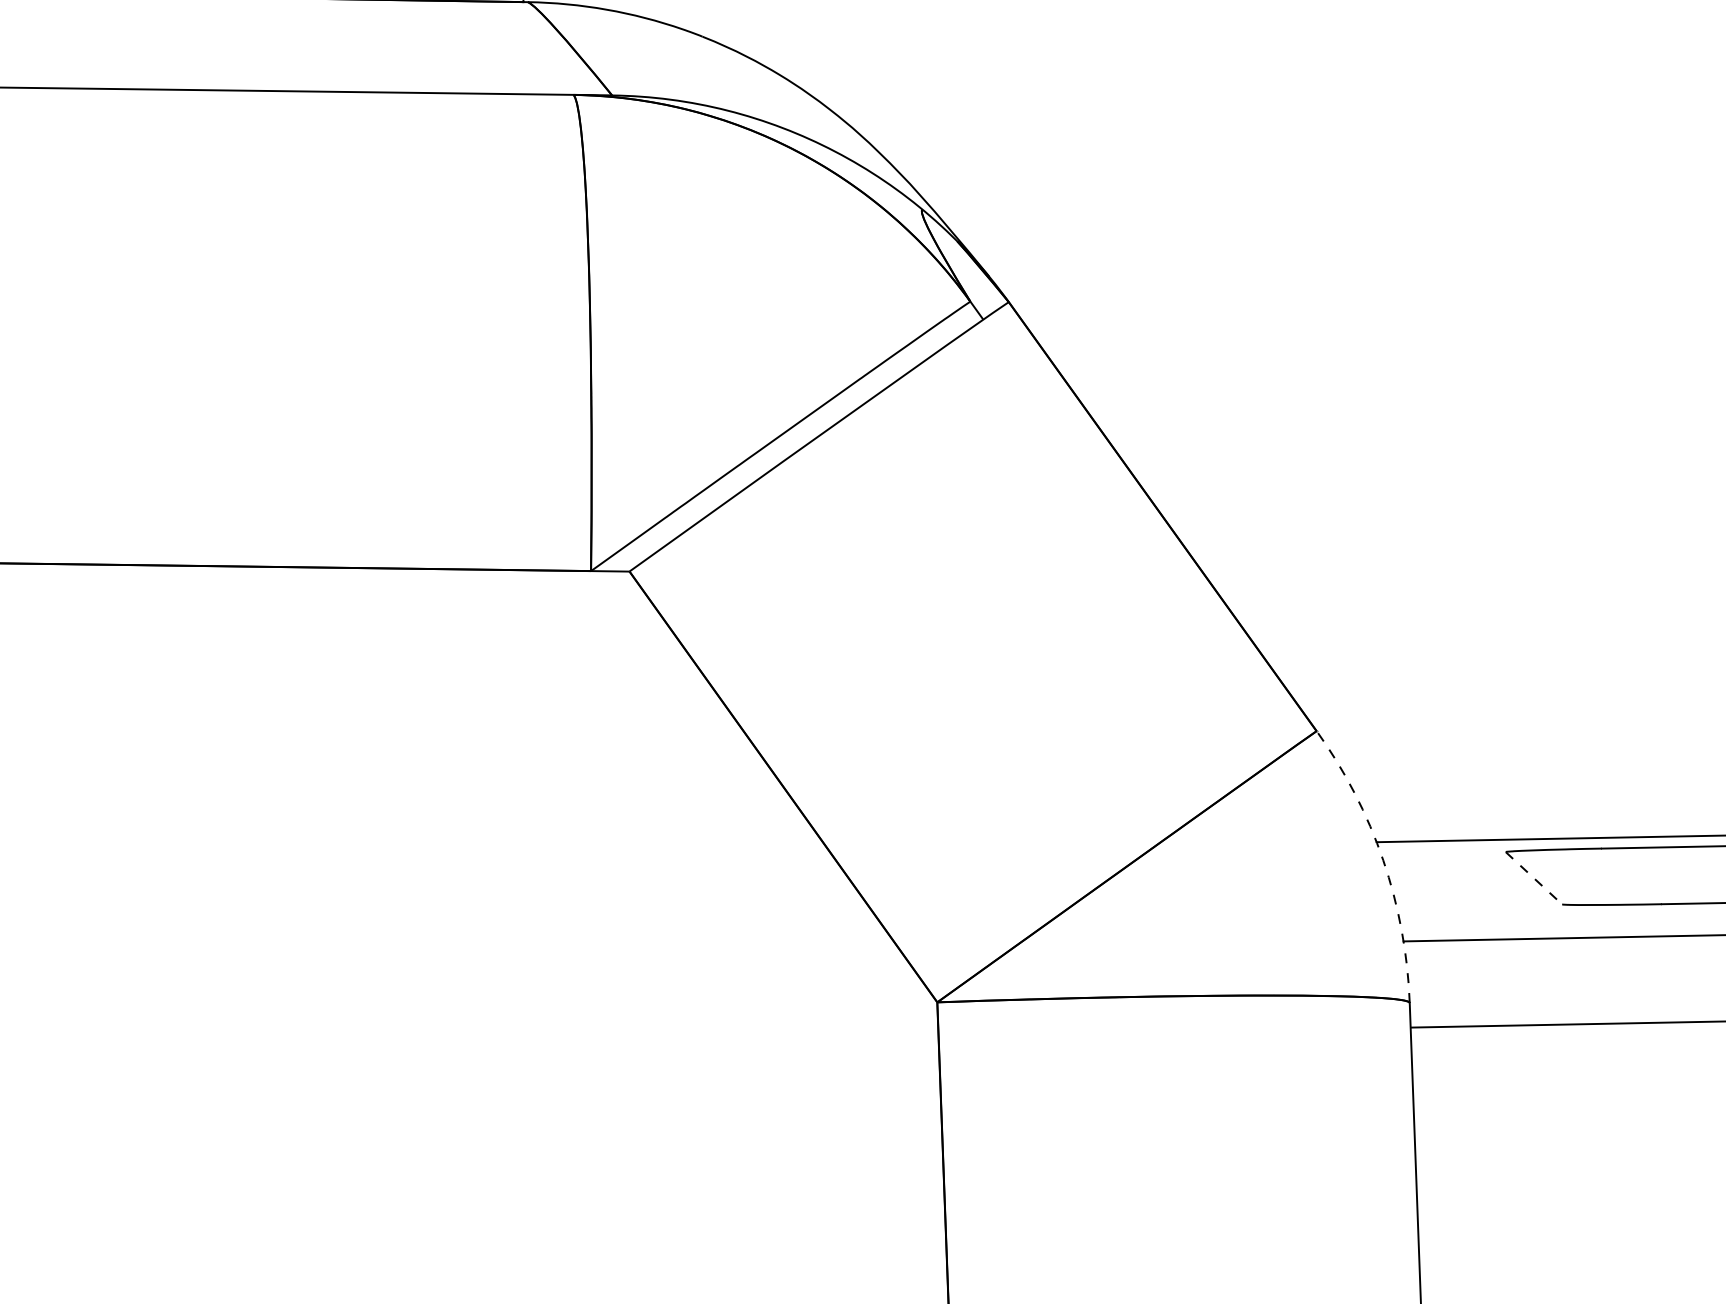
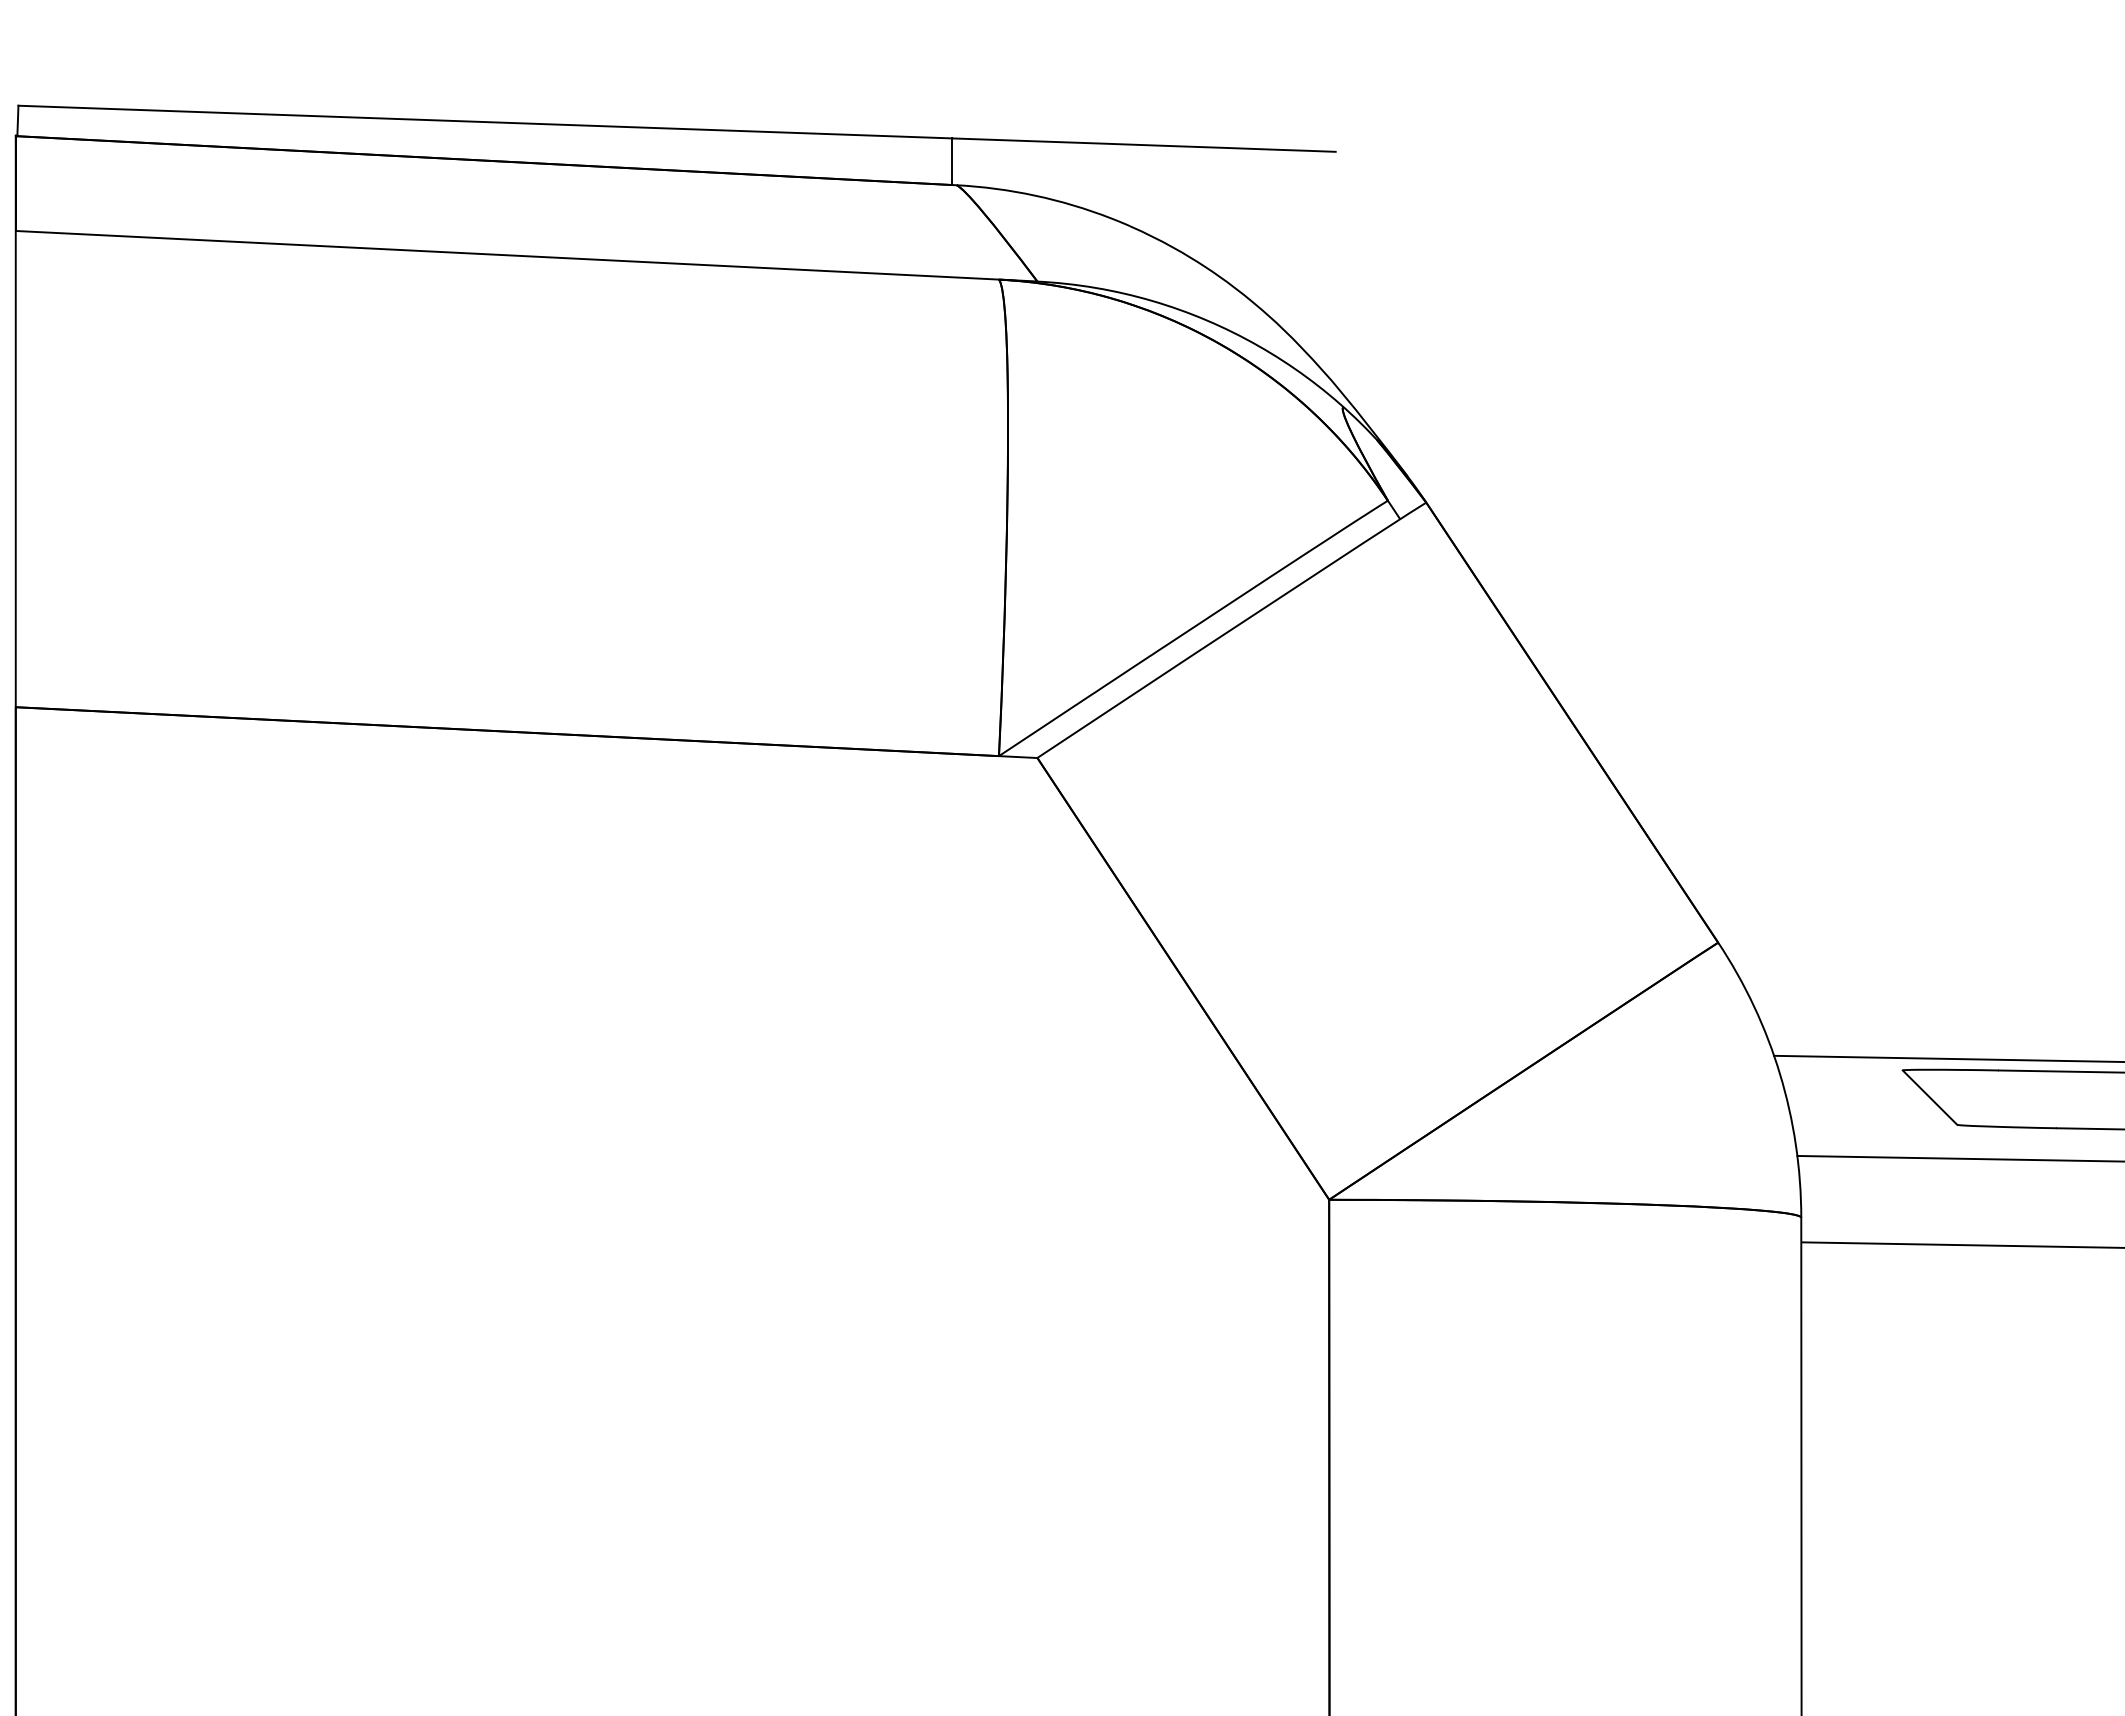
arc: (1383, 860) -> (1780, 1074), dashed -> solid
line: (1534, 878) -> (1930, 1097), dashed -> solid

